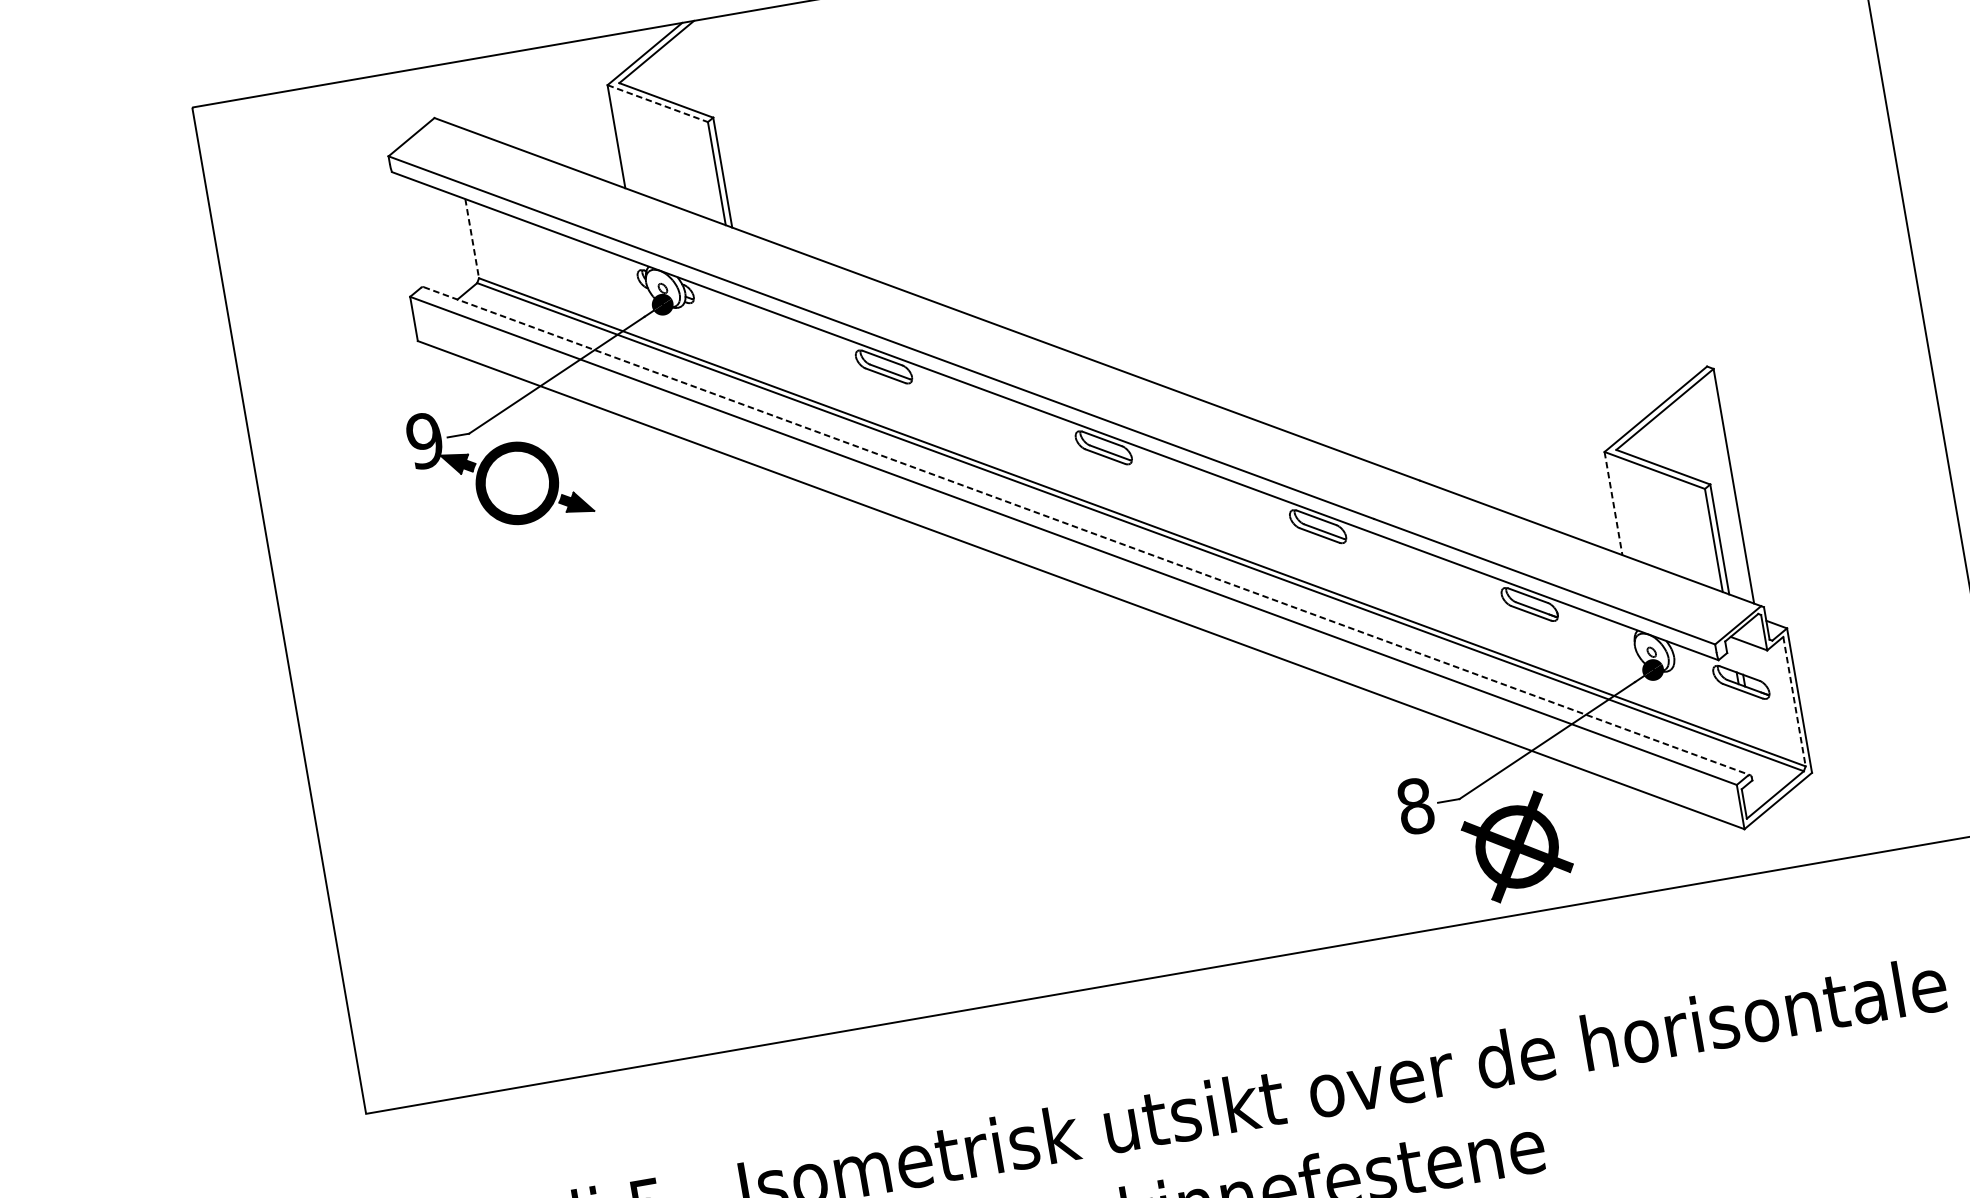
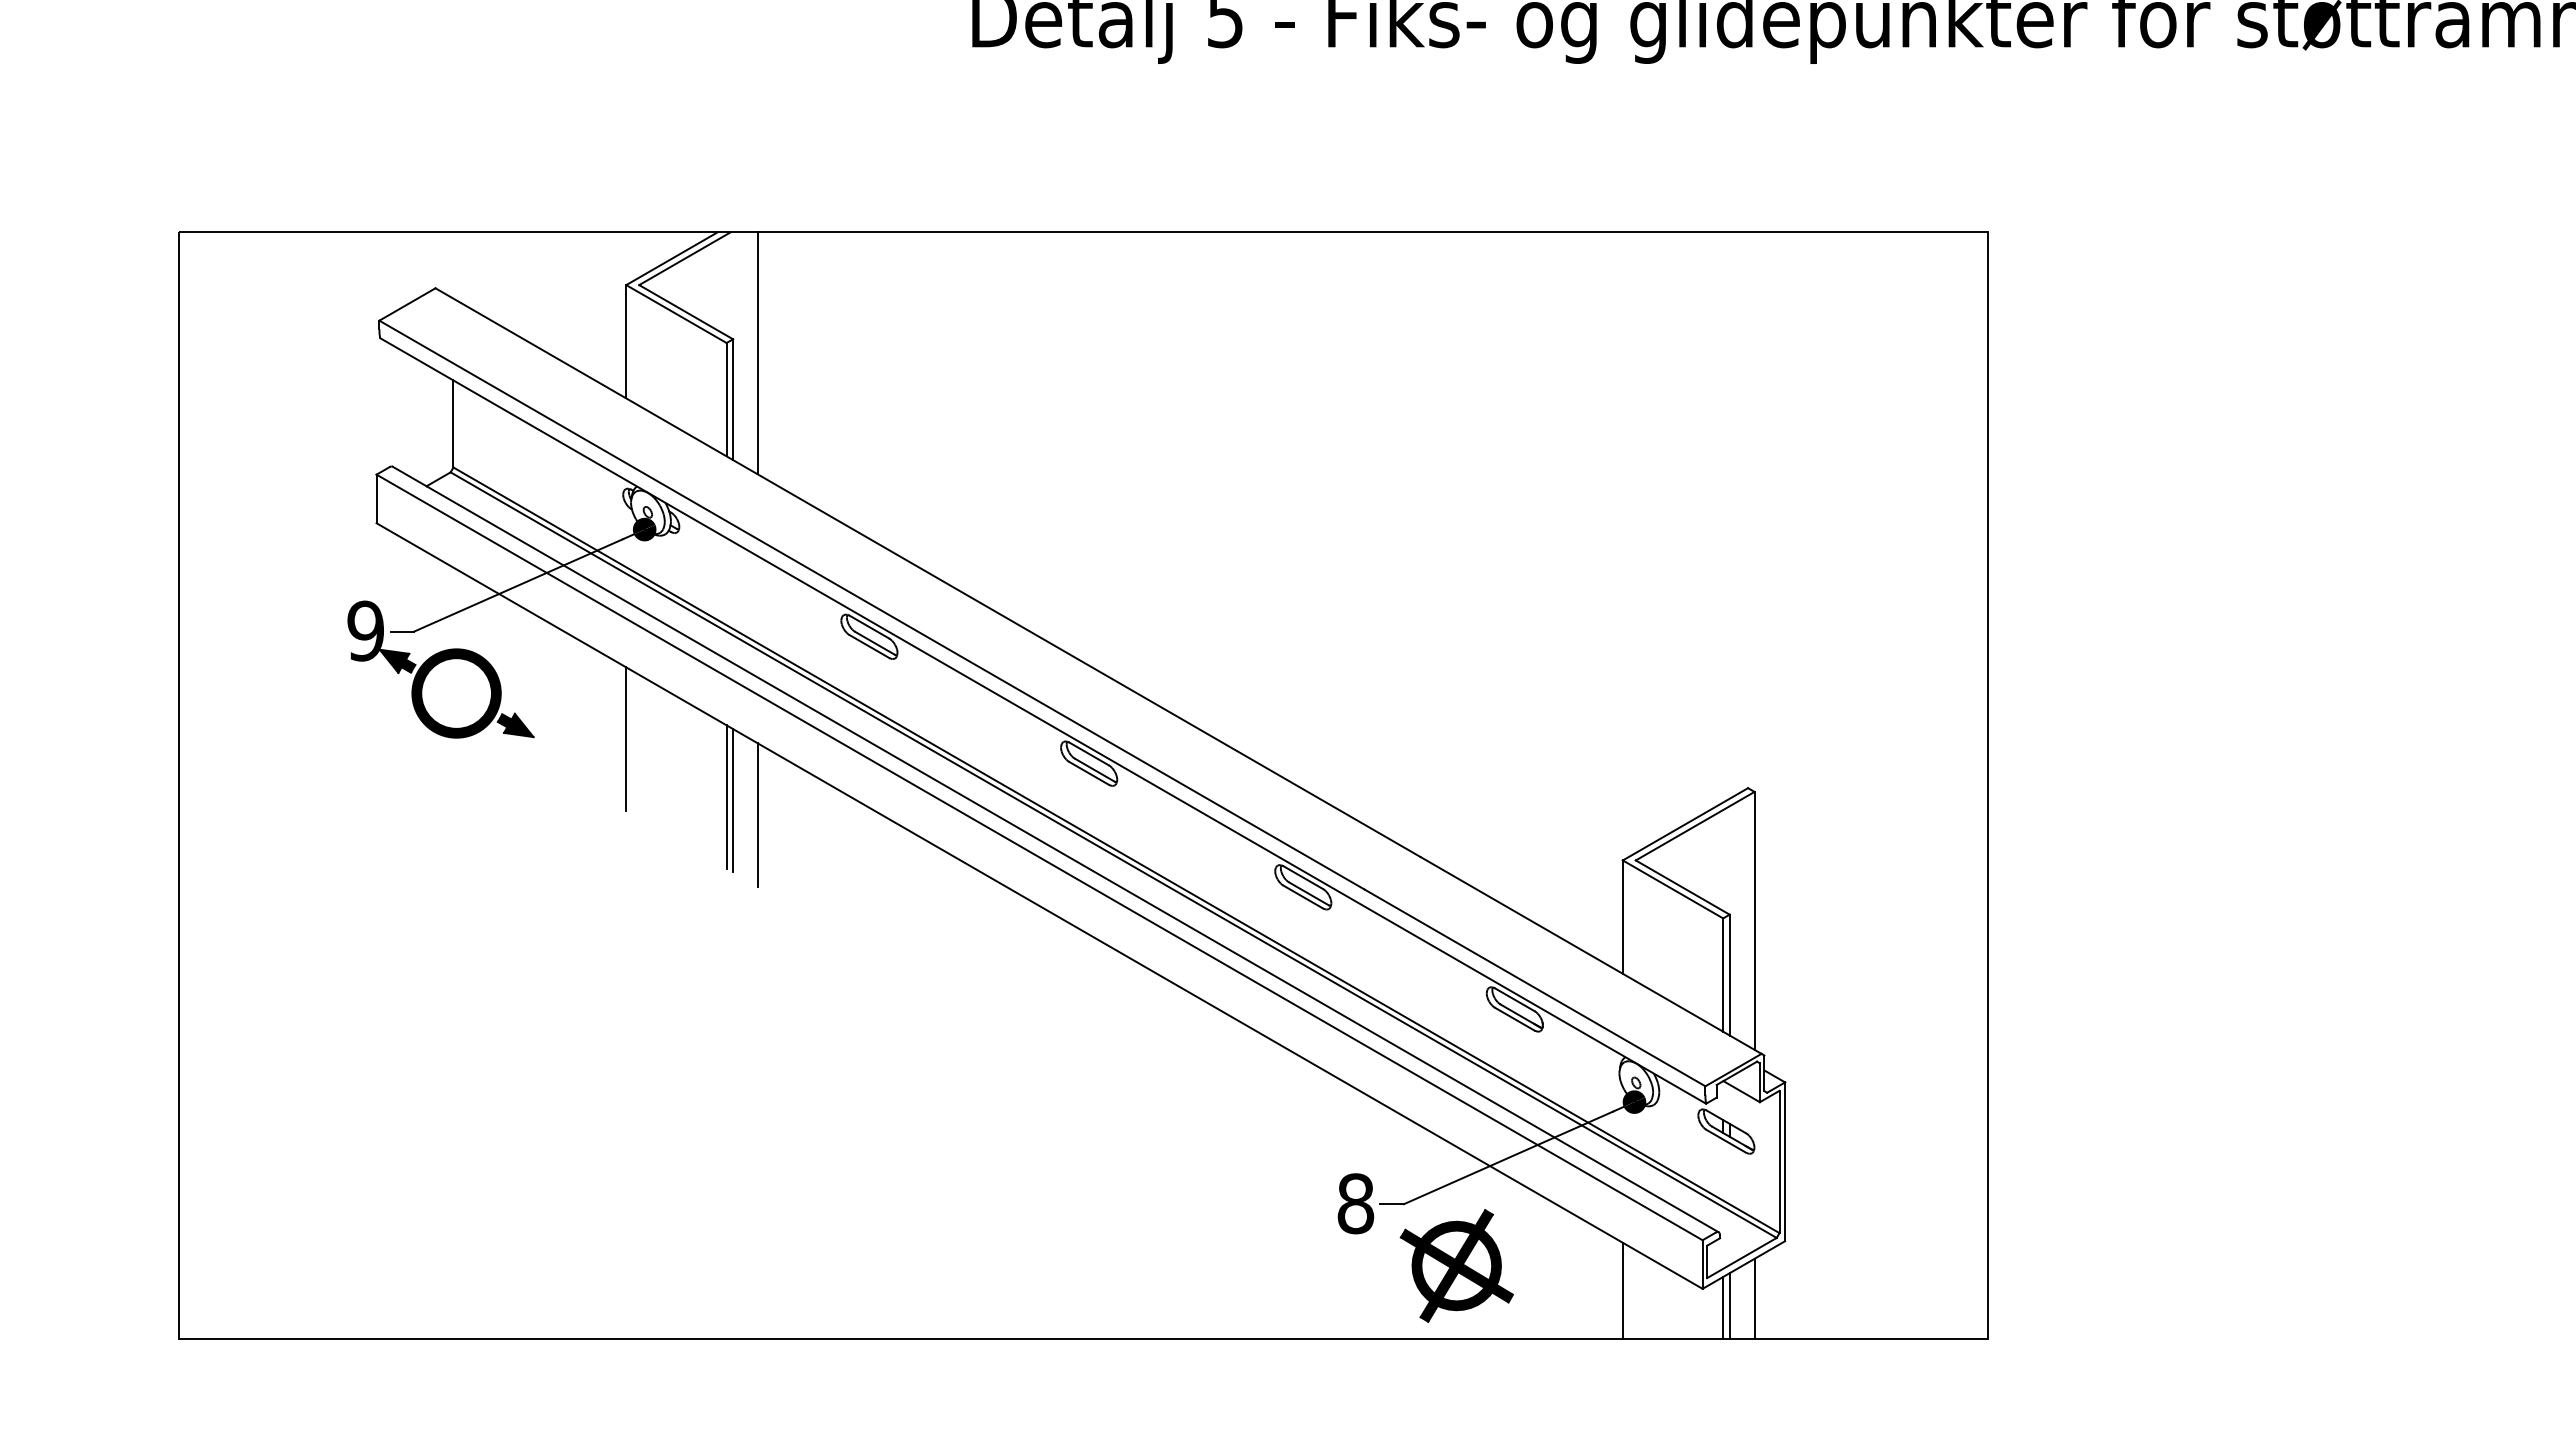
line: (657, 104) -> (676, 314), dashed -> solid
line: (737, 126) -> (757, 353), added
line: (472, 239) -> (453, 424), dashed -> solid
line: (679, 497) -> (626, 738), added
line: (1613, 503) -> (1622, 917), dashed -> solid
line: (1087, 531) -> (1056, 849), dashed -> solid
line: (779, 534) -> (726, 796), added
line: (786, 537) -> (733, 800), added
line: (810, 546) -> (757, 814), added
line: (1794, 702) -> (1779, 1162), dashed -> solid
line: (1793, 829) -> (1754, 1298), added
line: (1771, 840) -> (1729, 1305), added
line: (1766, 842) -> (1723, 1307), added
line: (1671, 843) -> (1622, 1290), added

